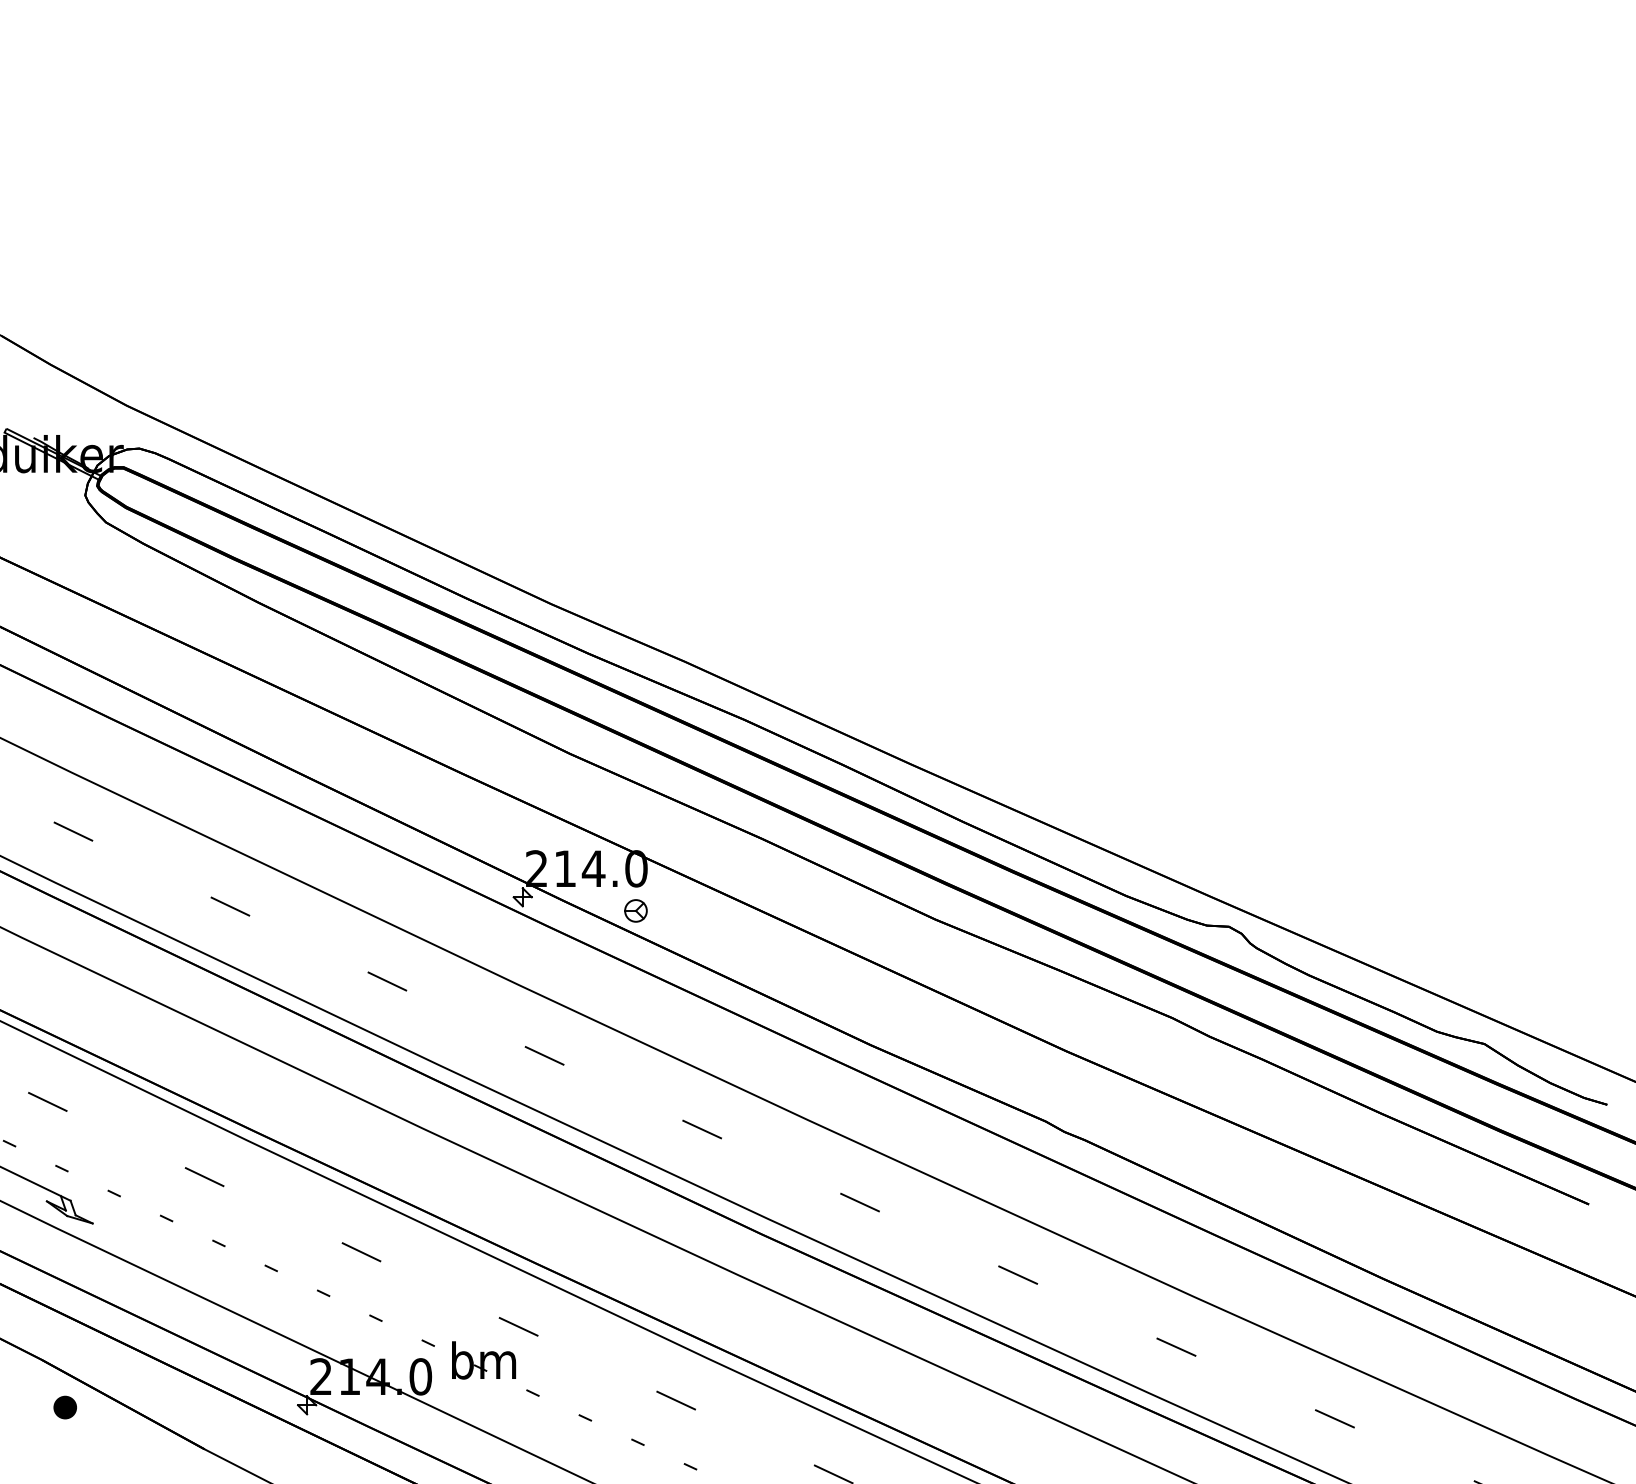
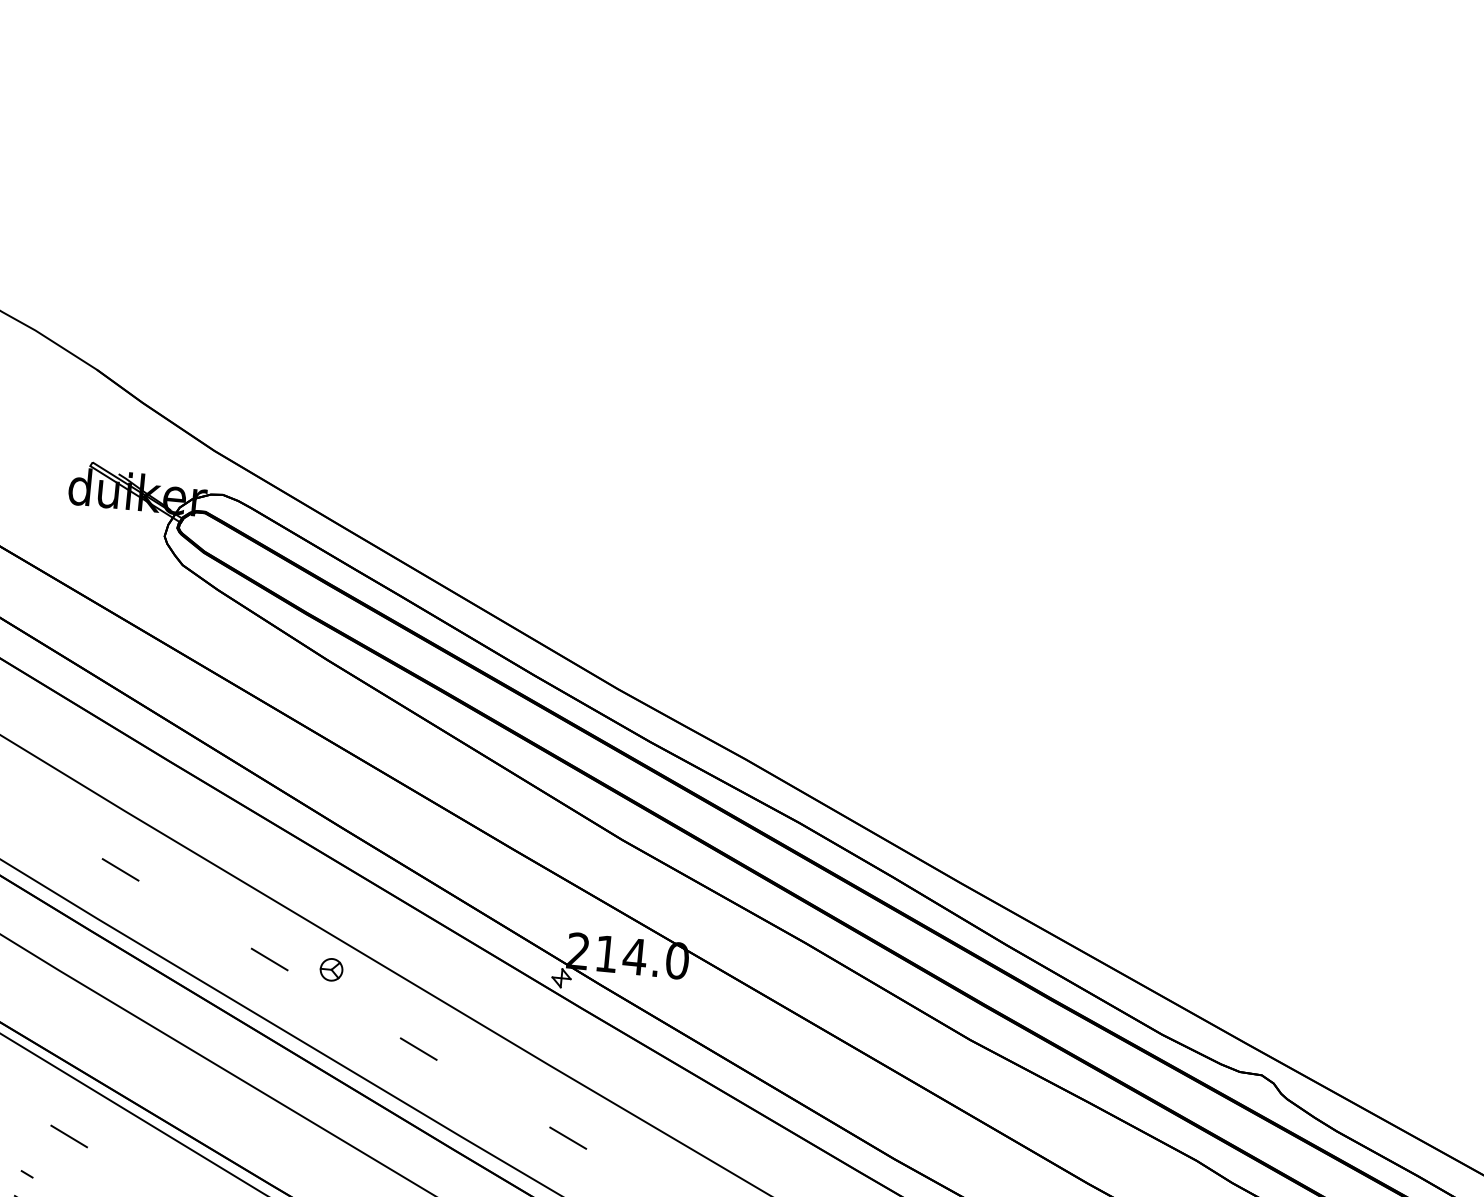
part: (635, 910) -> (331, 969), moved

